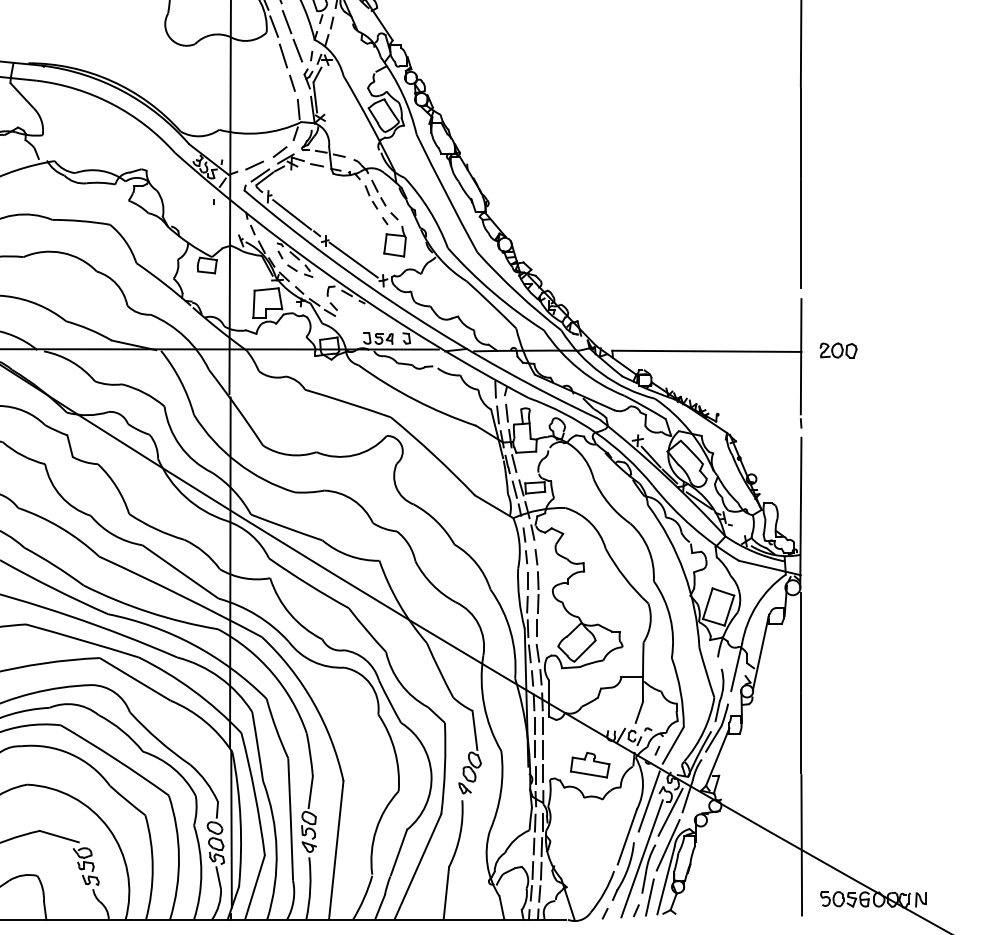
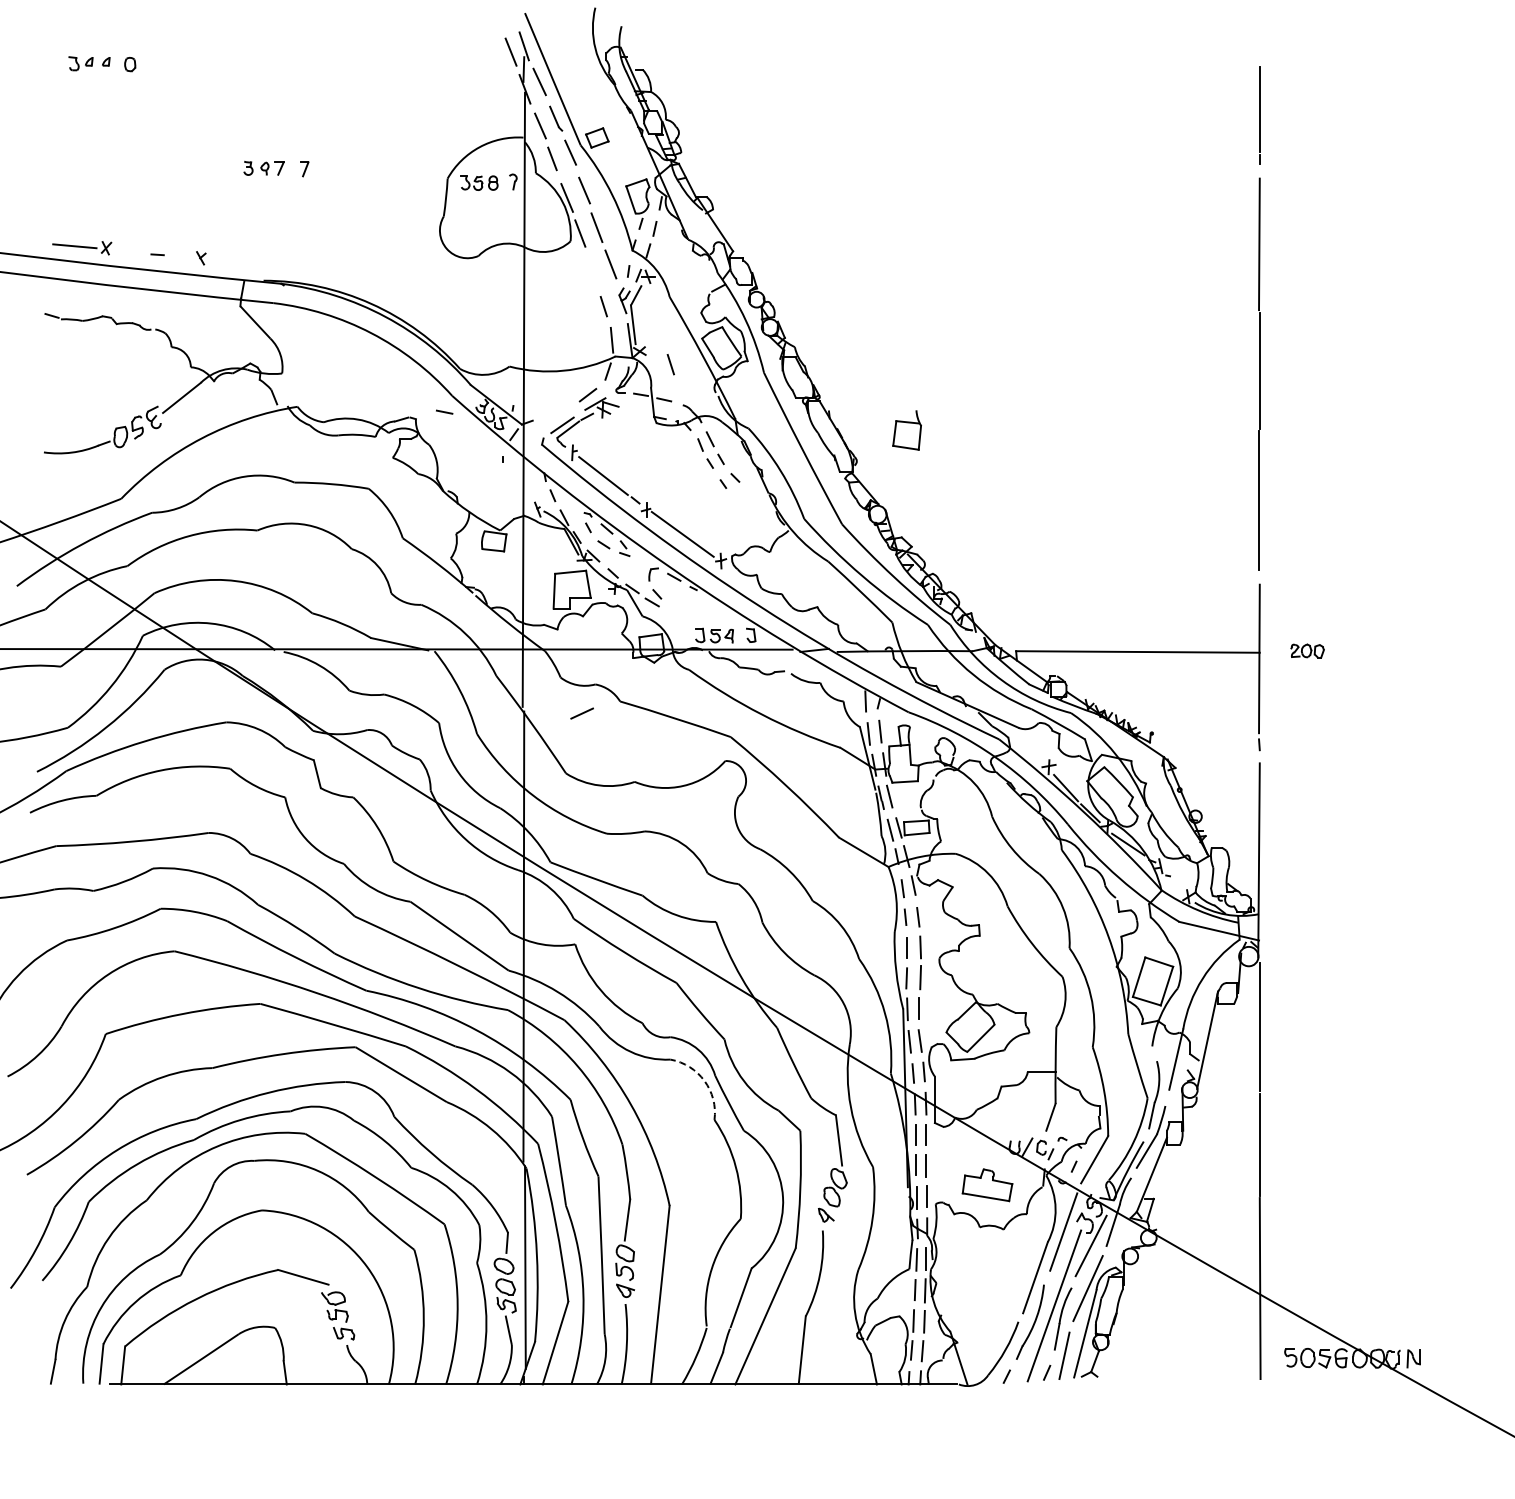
line: (282, 56) -> (591, 271), removed
line: (344, 128) -> (670, 364), added
line: (316, 164) -> (444, 411), moved
line: (254, 165) -> (581, 713), moved
part: (394, 241) -> (906, 430), moved
part: (838, 350) -> (1307, 650), size x0.7
arc: (370, 683) -> (704, 1080), solid -> dashed

